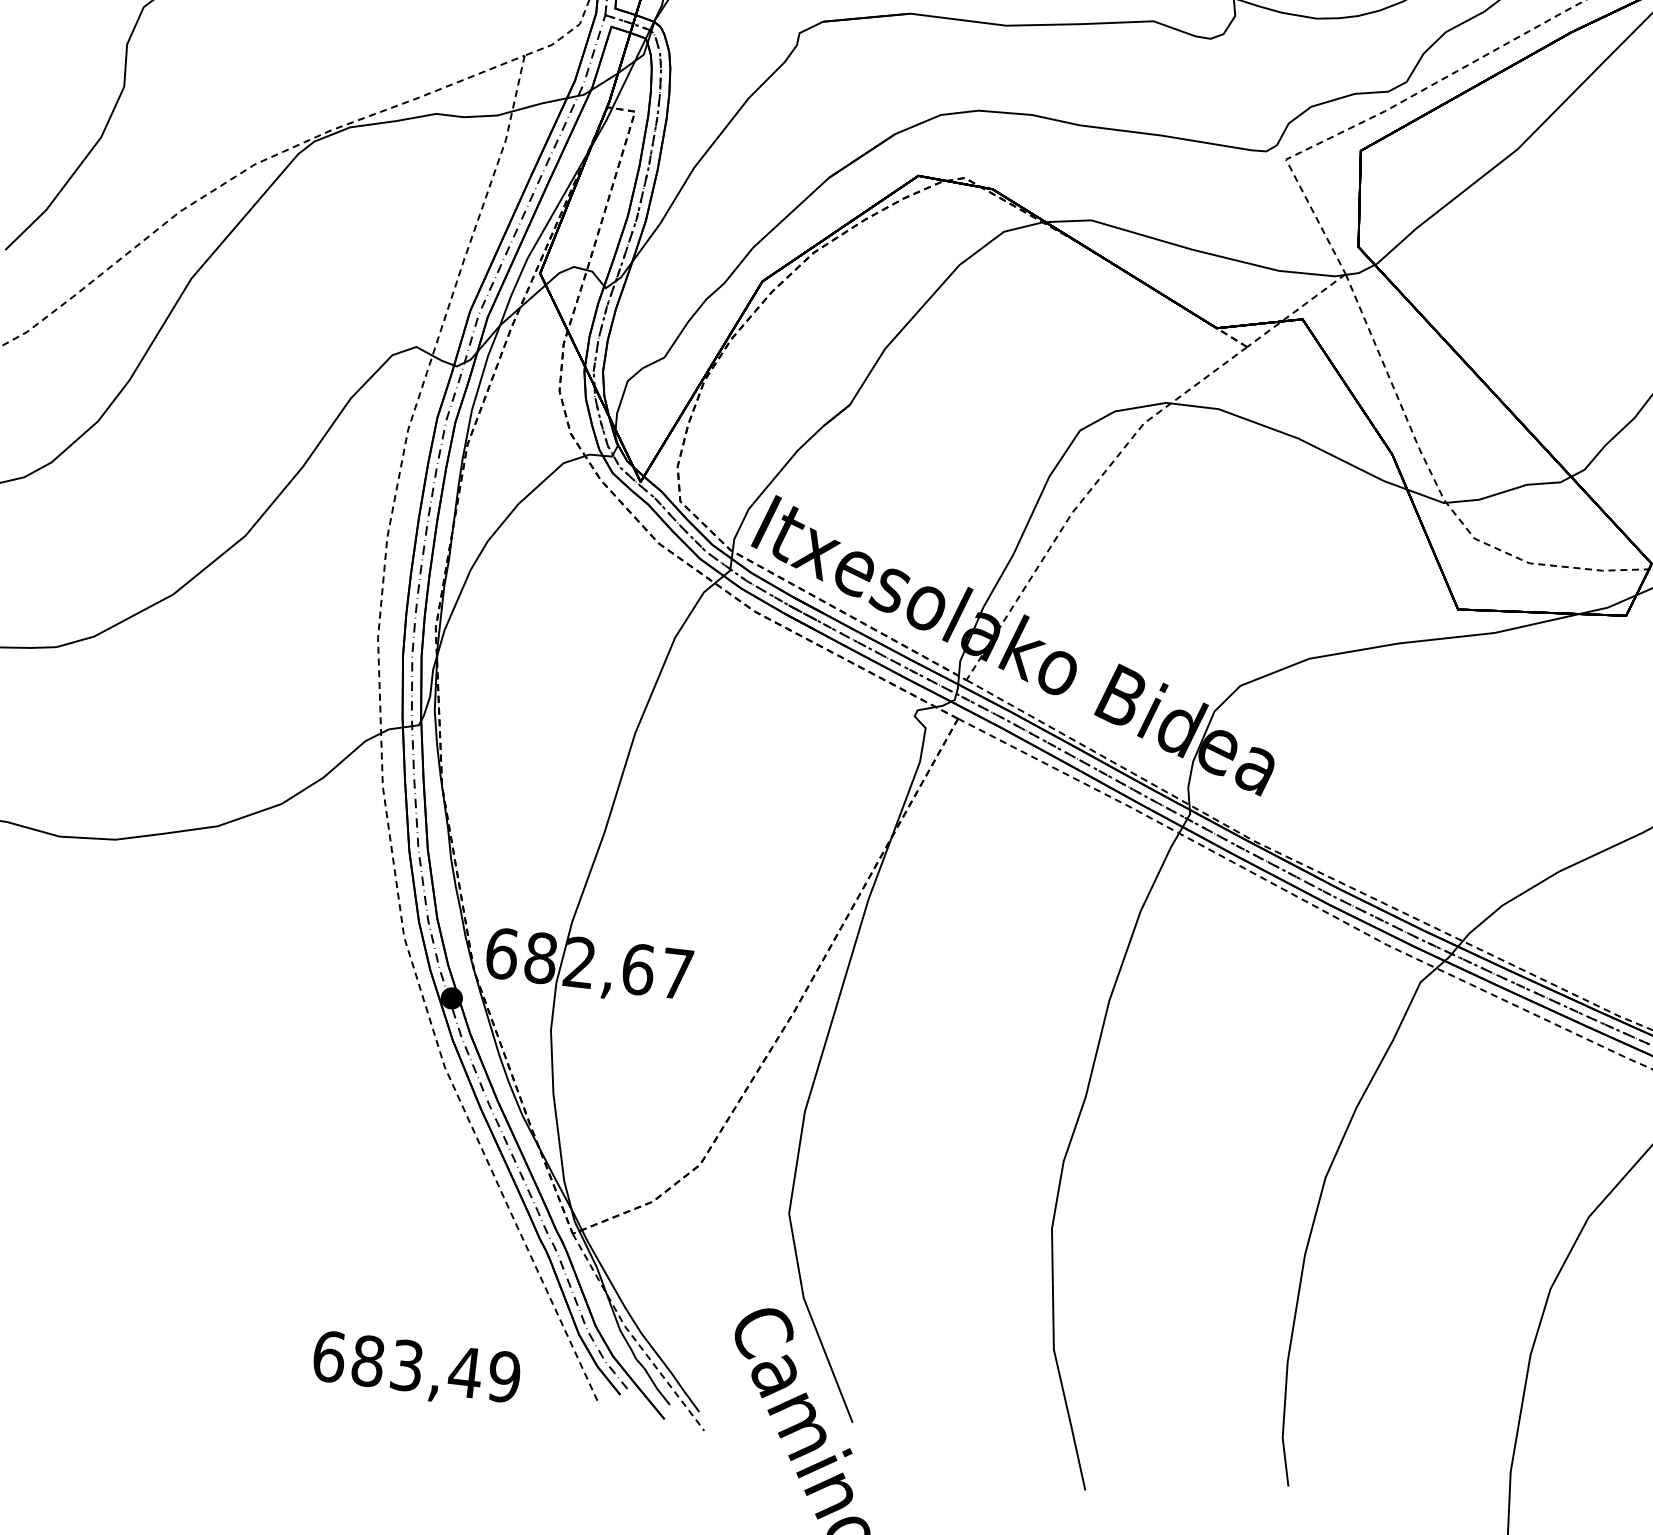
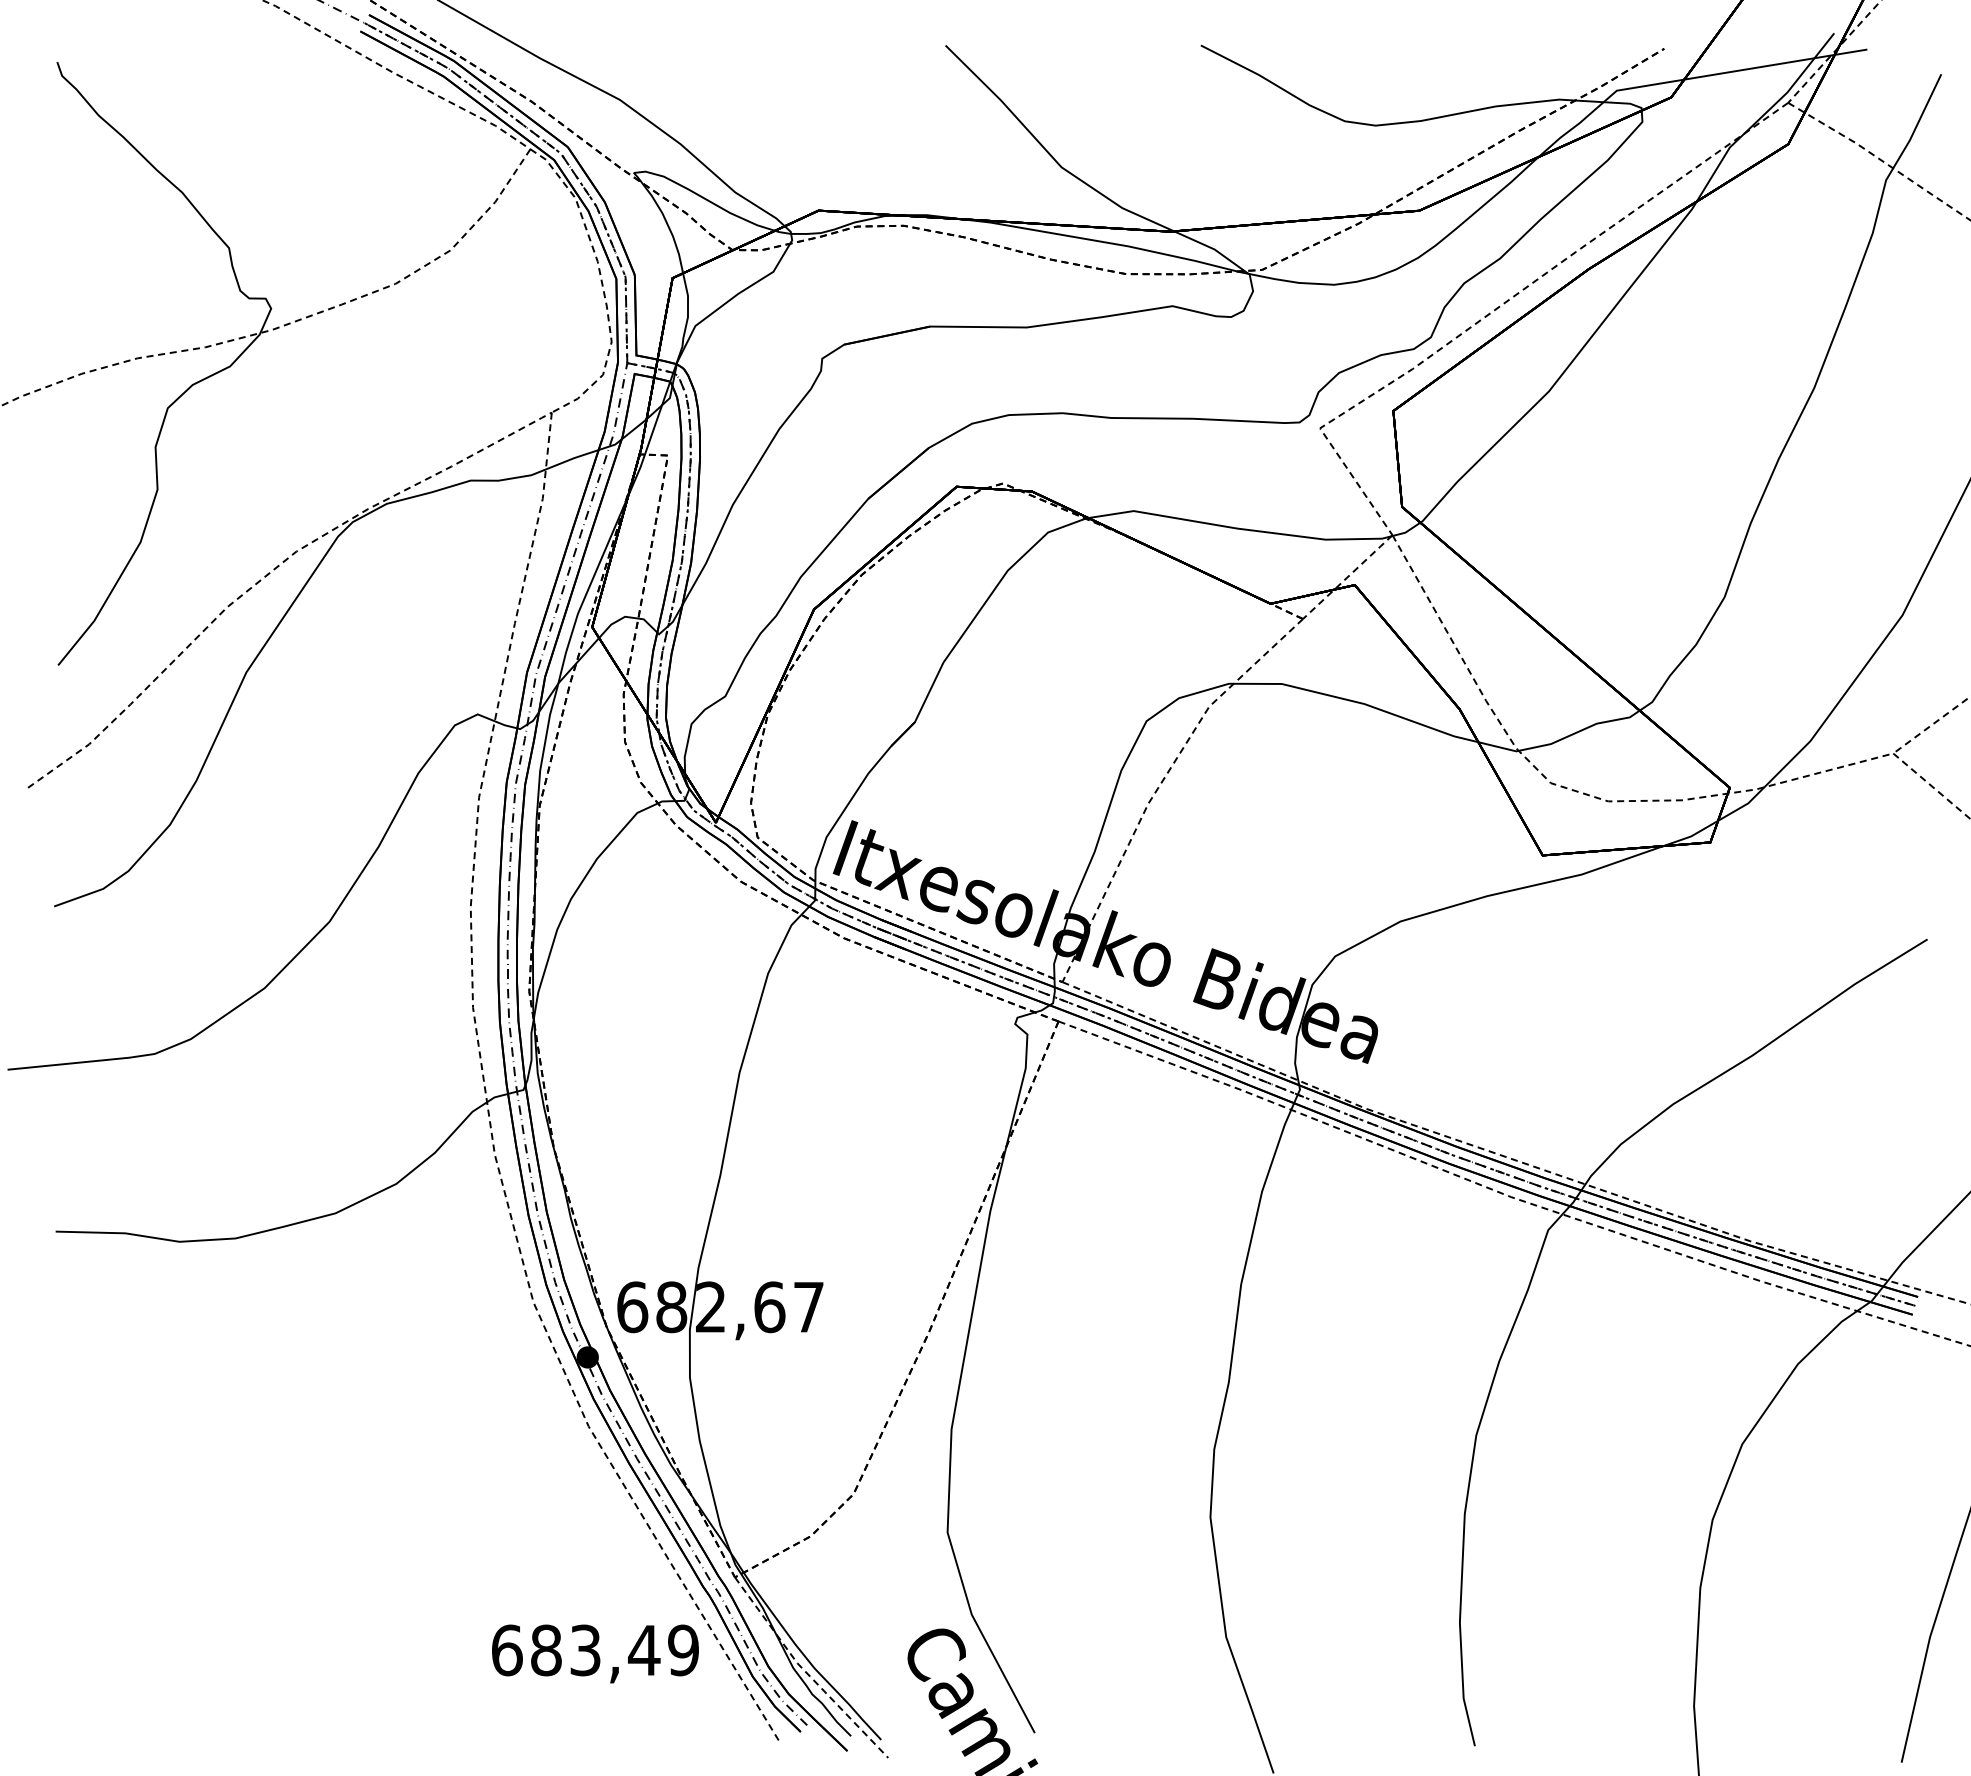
text: (416, 1369) -> (595, 1653), moved

